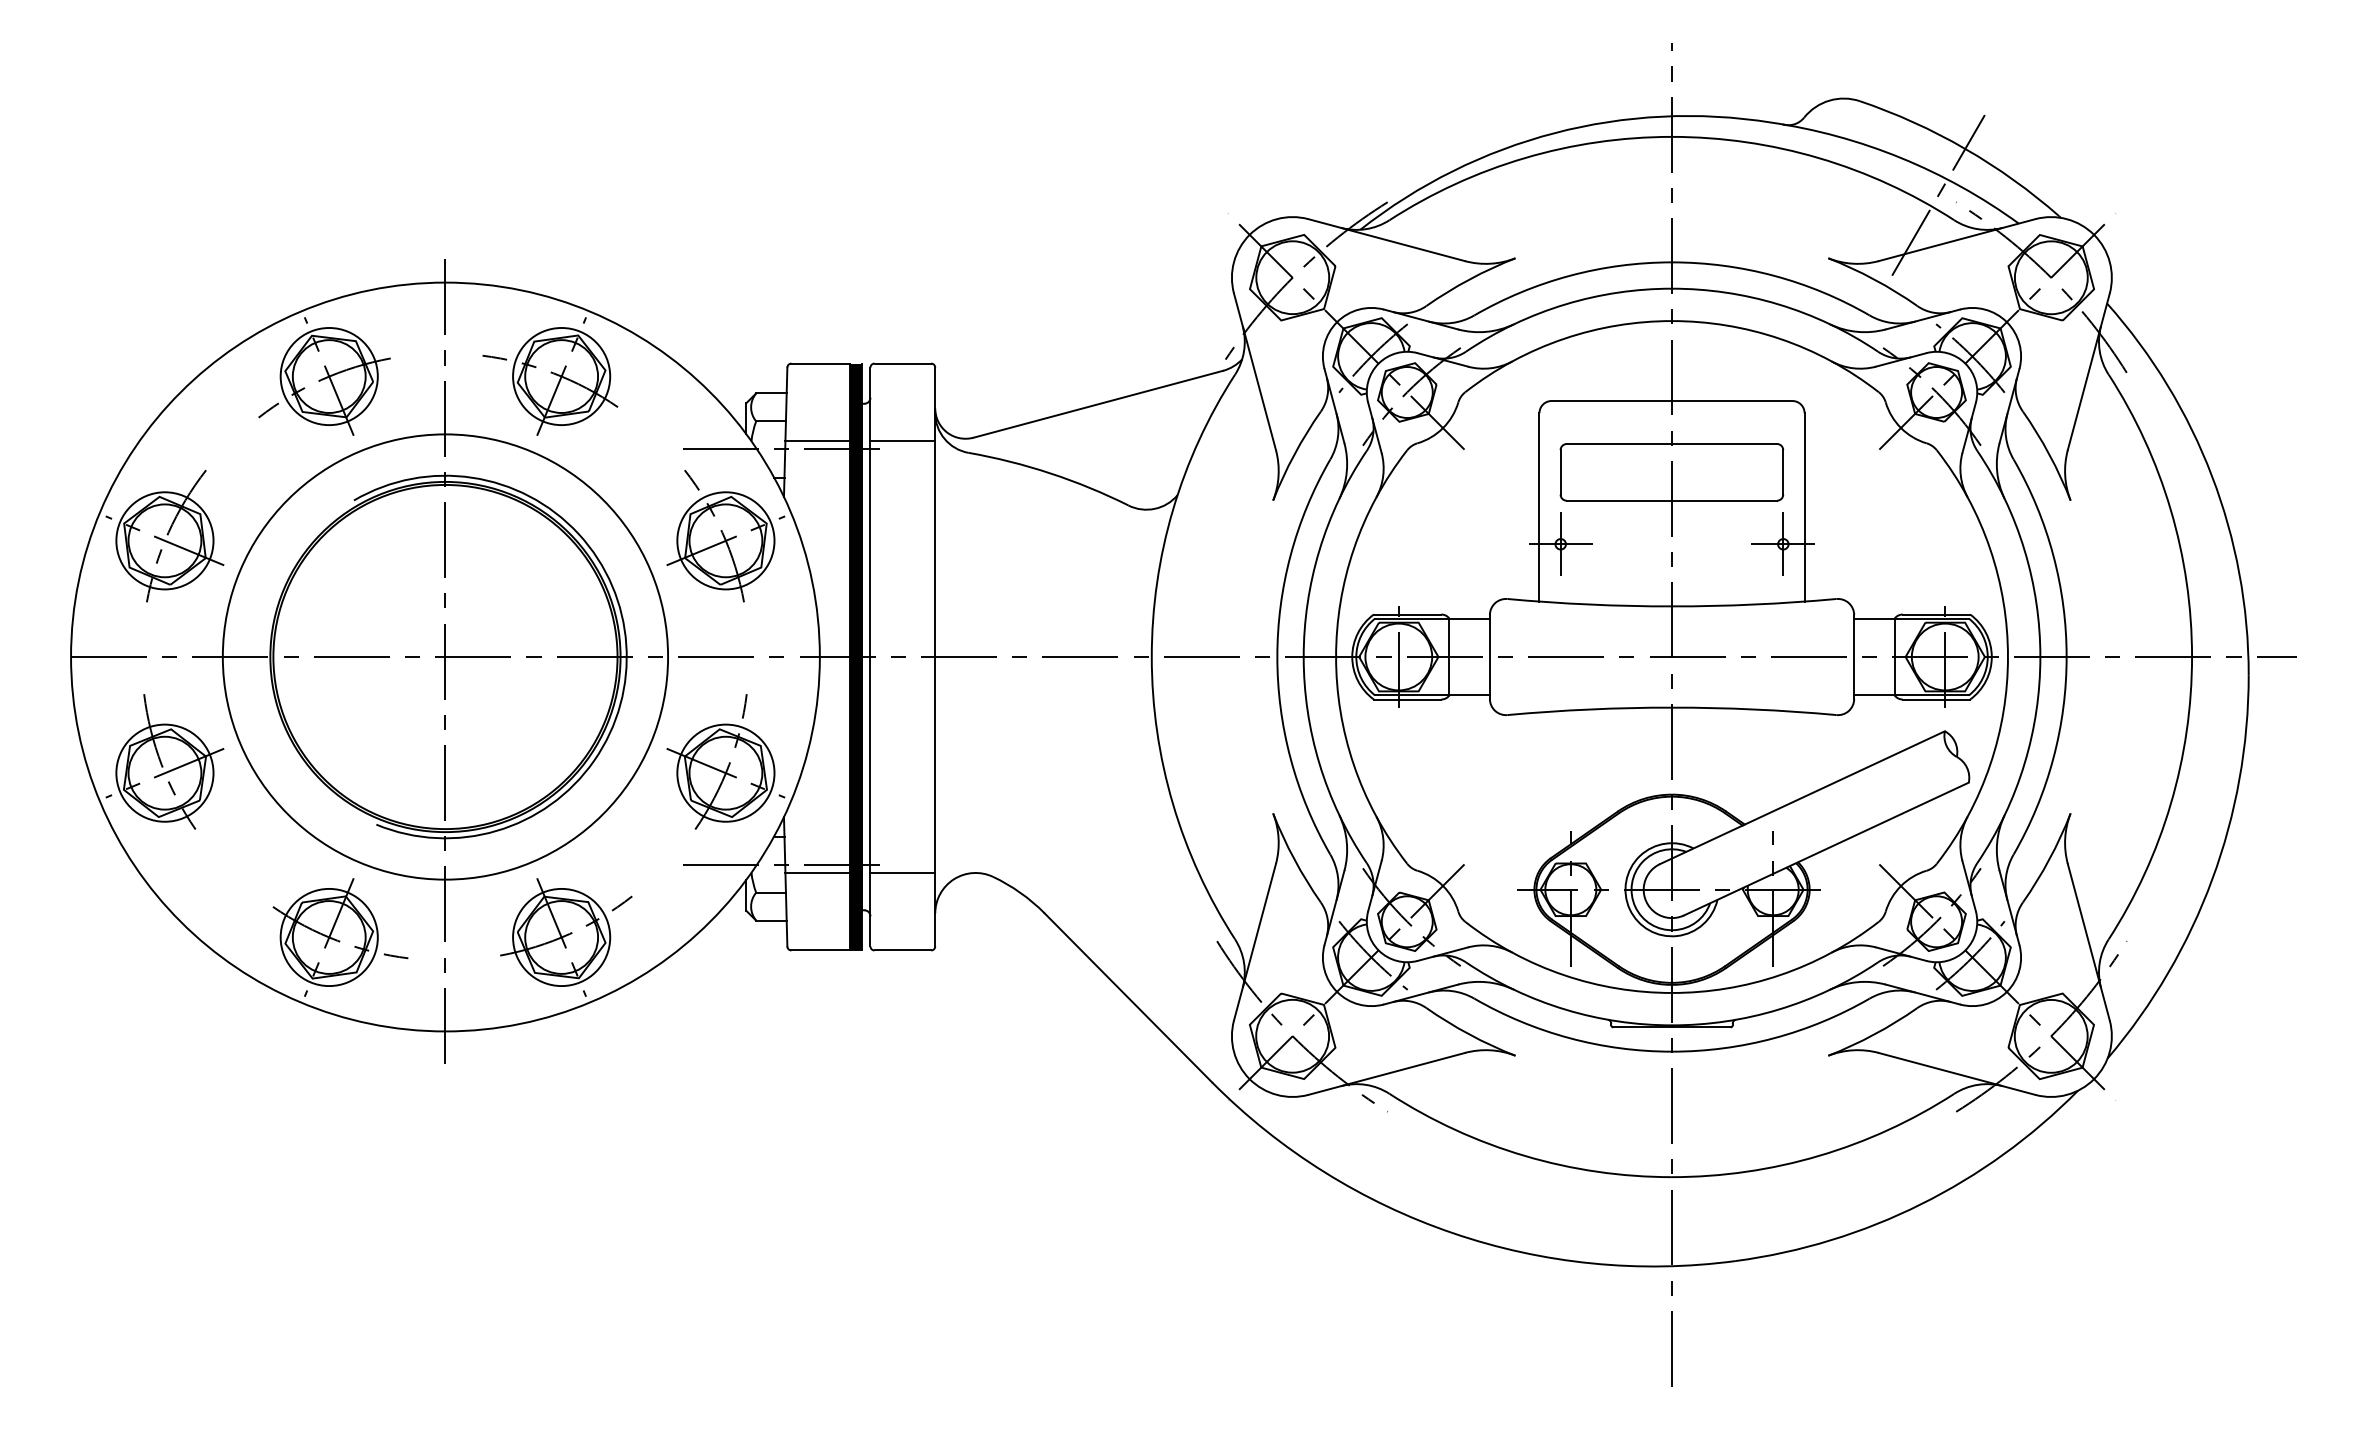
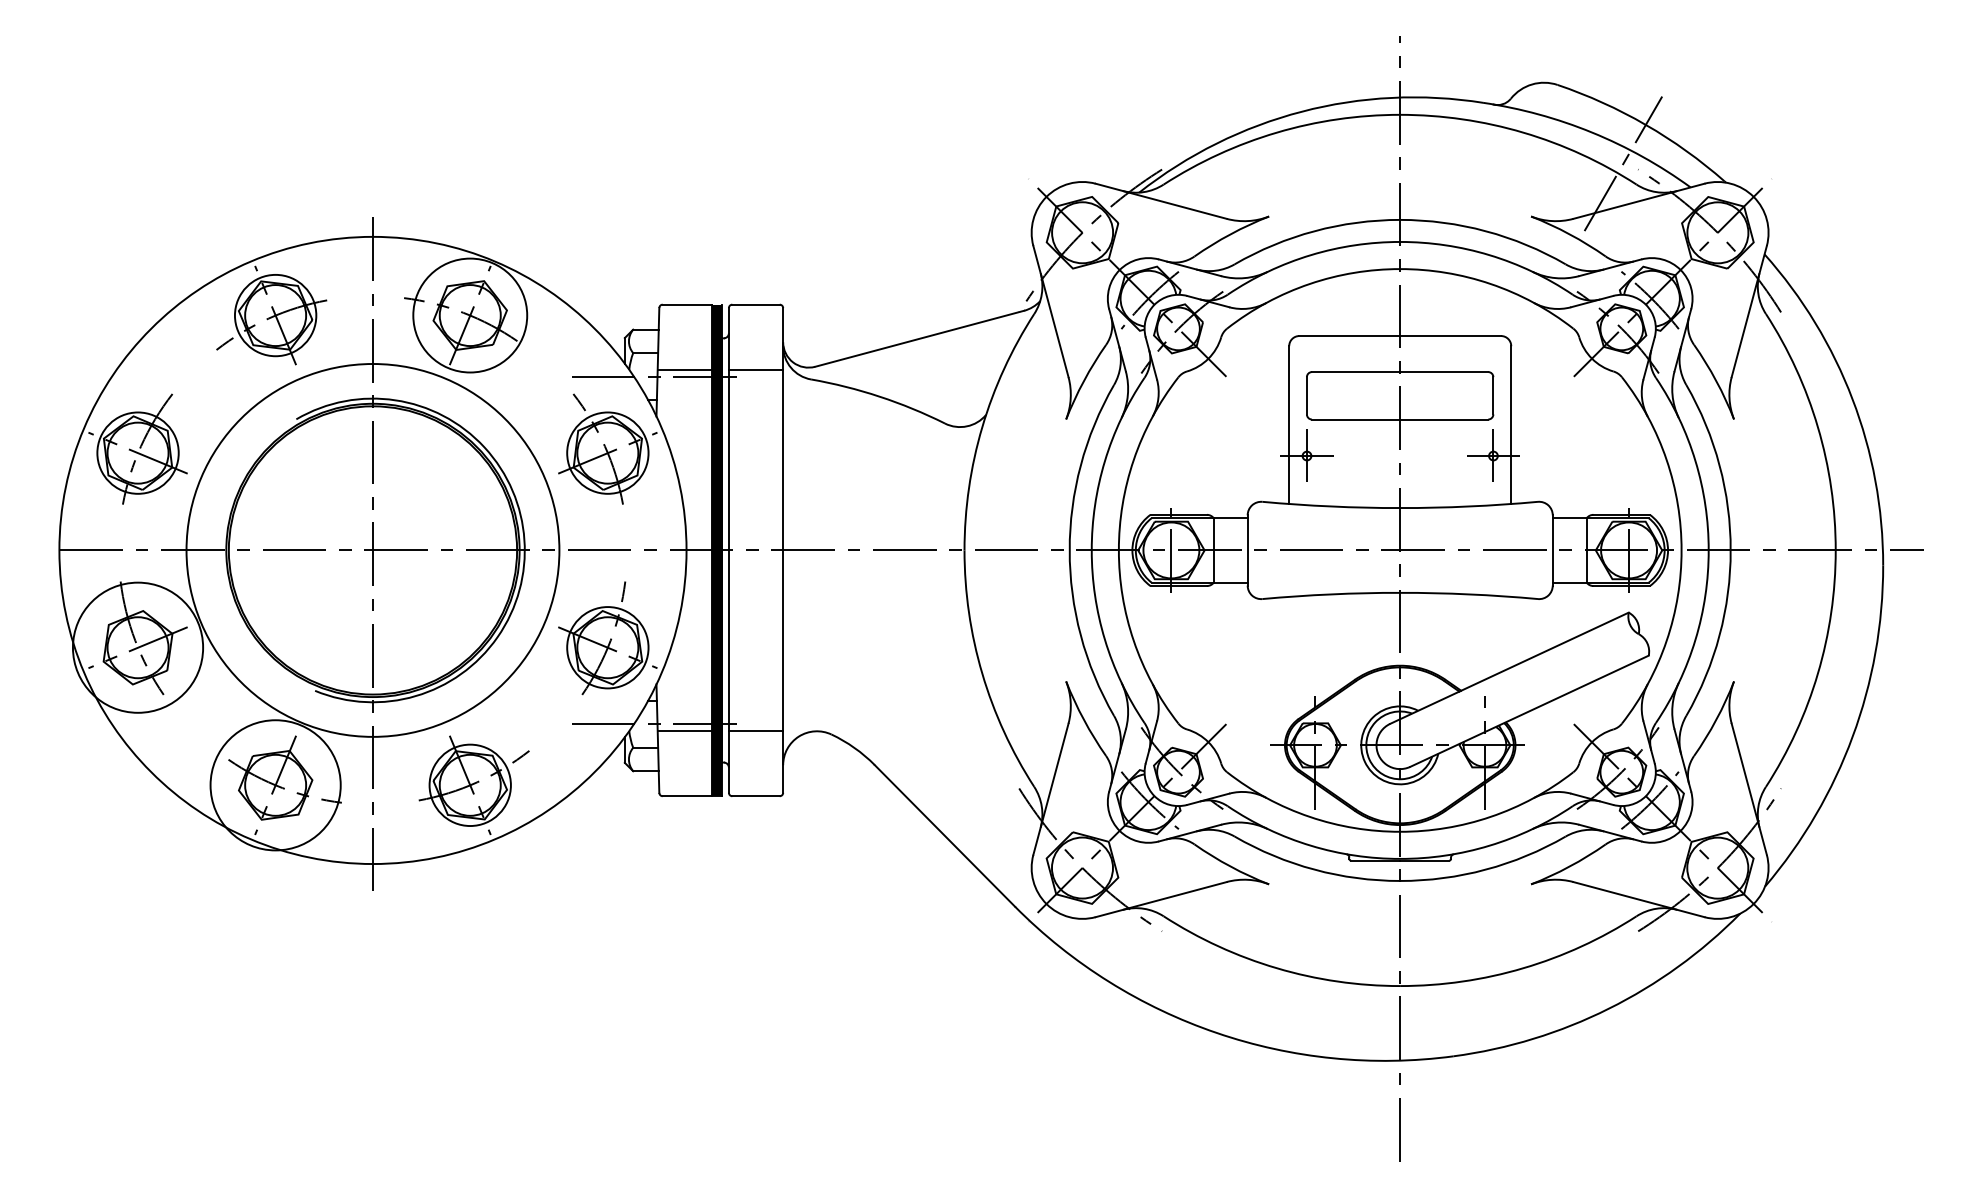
circle: (561, 376) -> (470, 315), size x1.4
circle: (164, 772) -> (137, 647), size x1.6
circle: (328, 937) -> (275, 785), size x1.6

